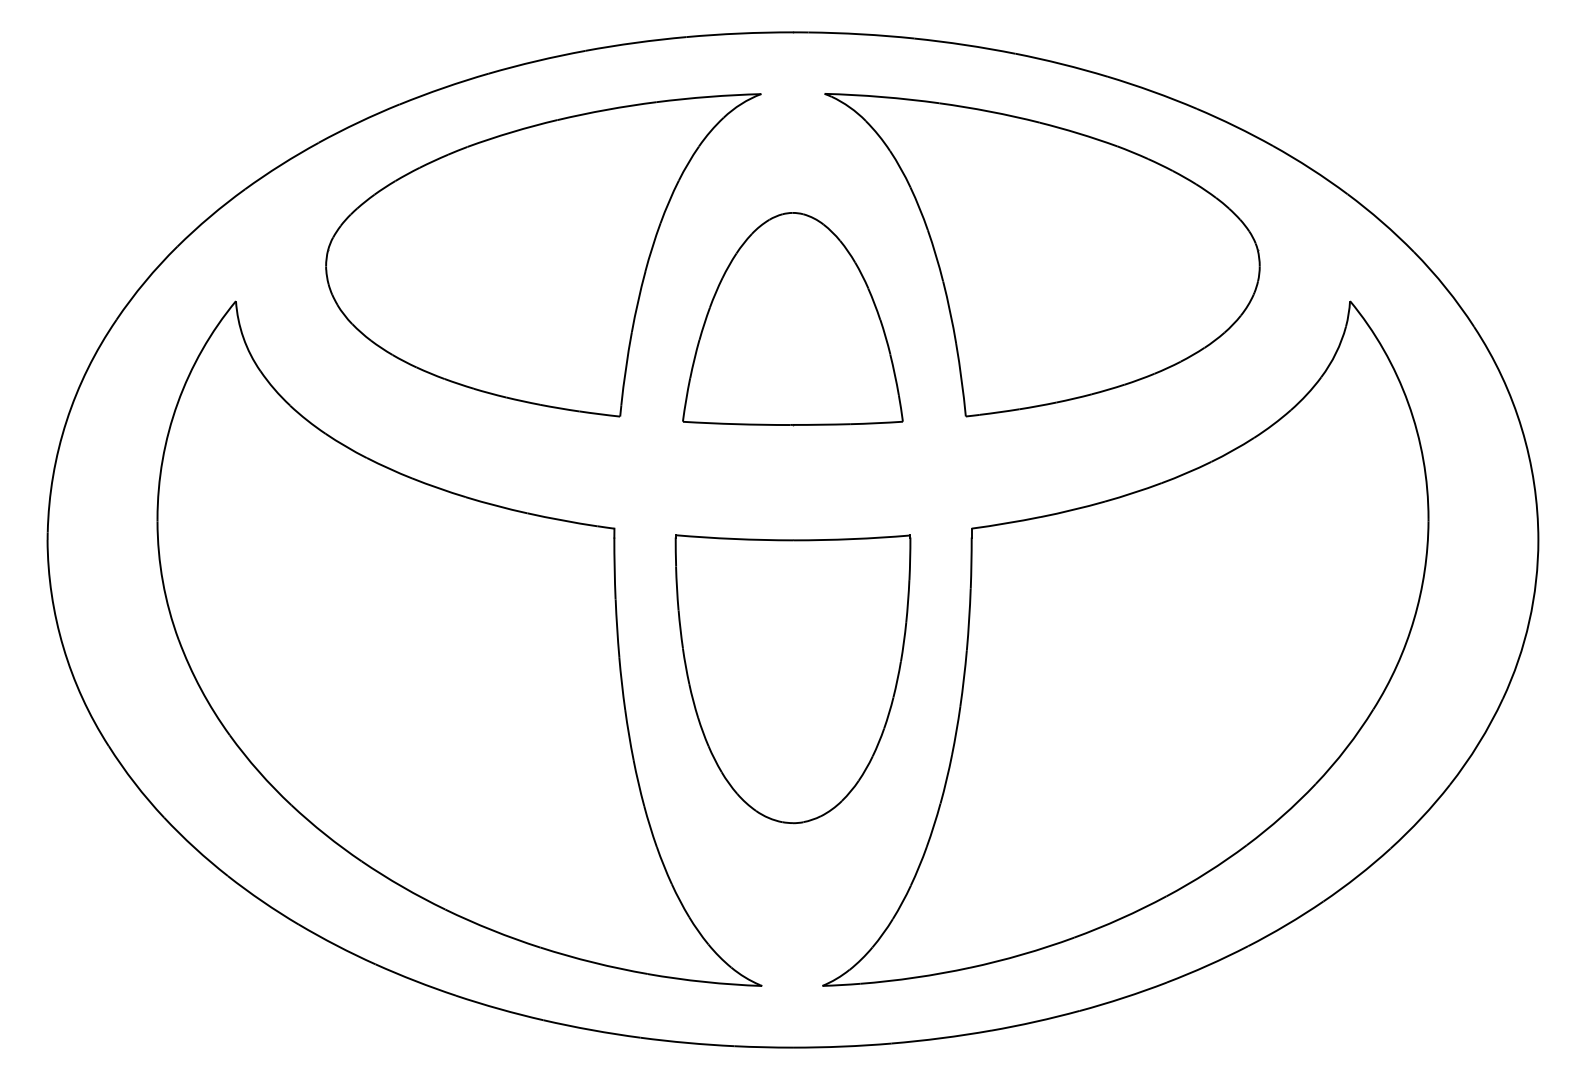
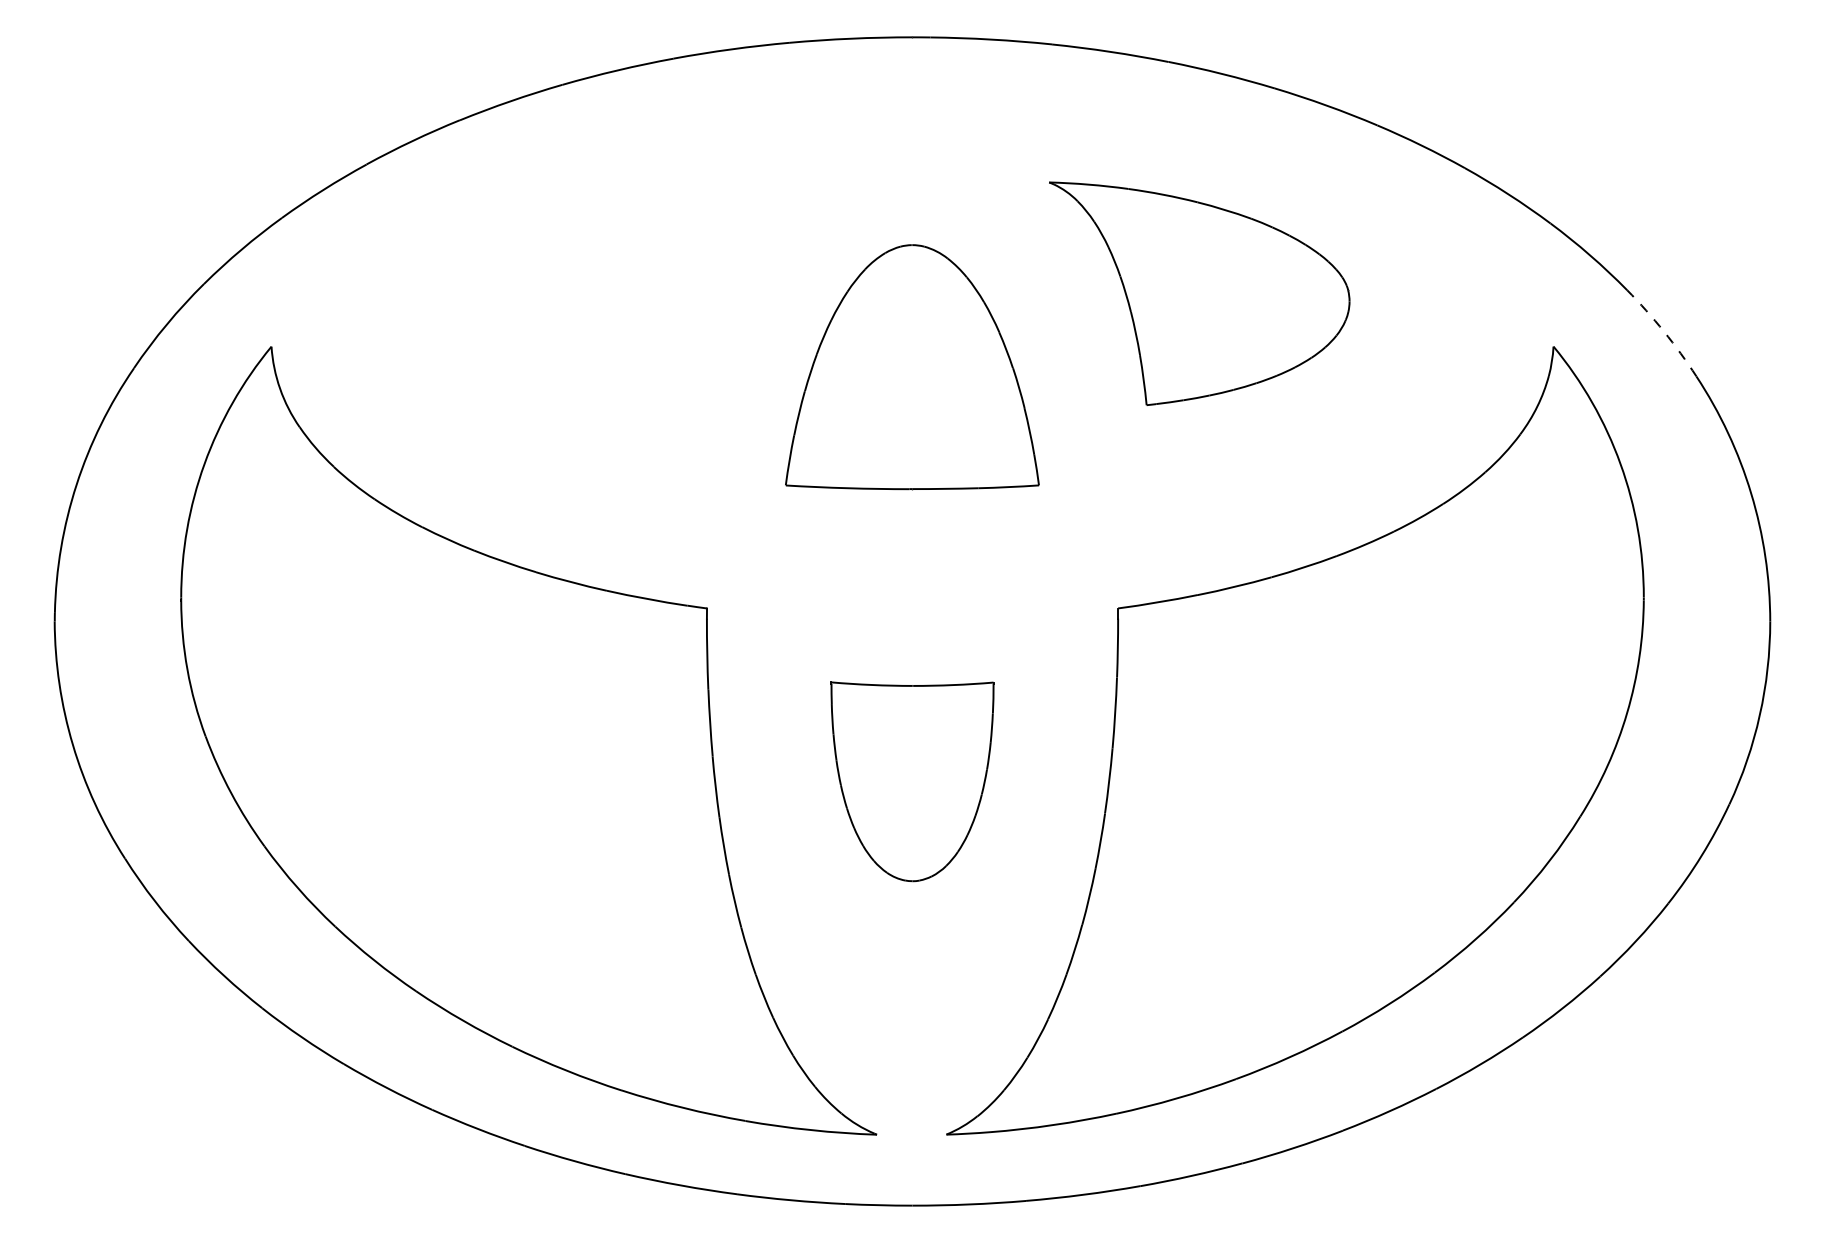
part: (543, 254) -> (625, 293), removed
part: (1042, 254) -> (1199, 293), size x0.6
arc: (1445, 287) -> (1663, 331), solid -> dashed
part: (793, 679) -> (912, 781), size x0.6

